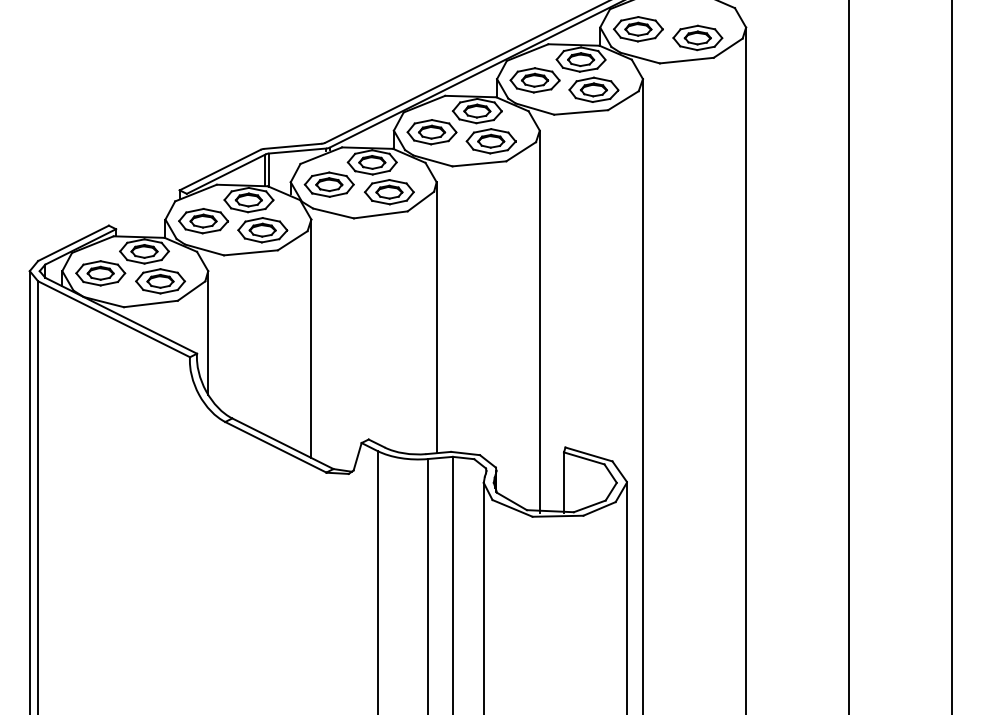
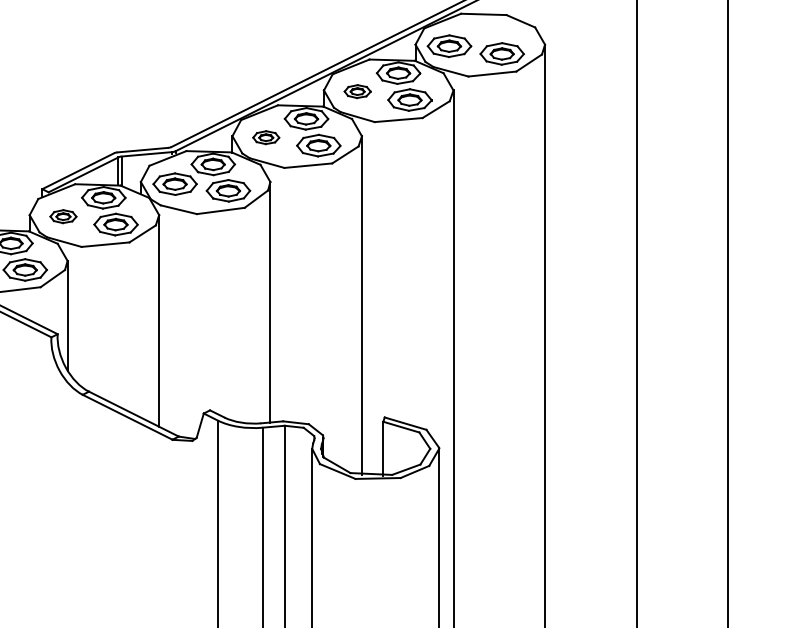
part: (534, 80) -> (357, 91), size x0.6
part: (431, 132) -> (265, 137), size x0.6
part: (203, 221) -> (63, 216), size x0.6

